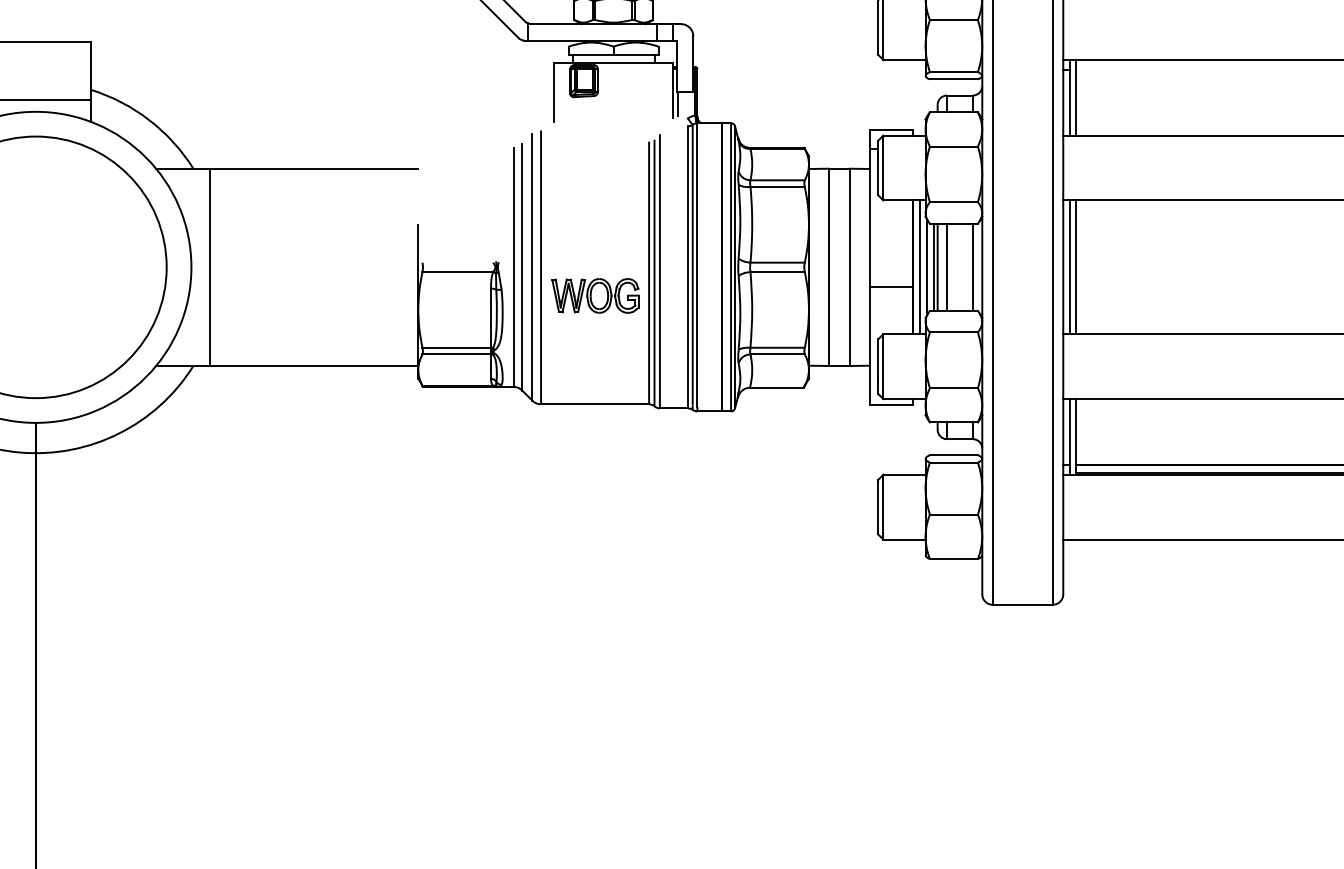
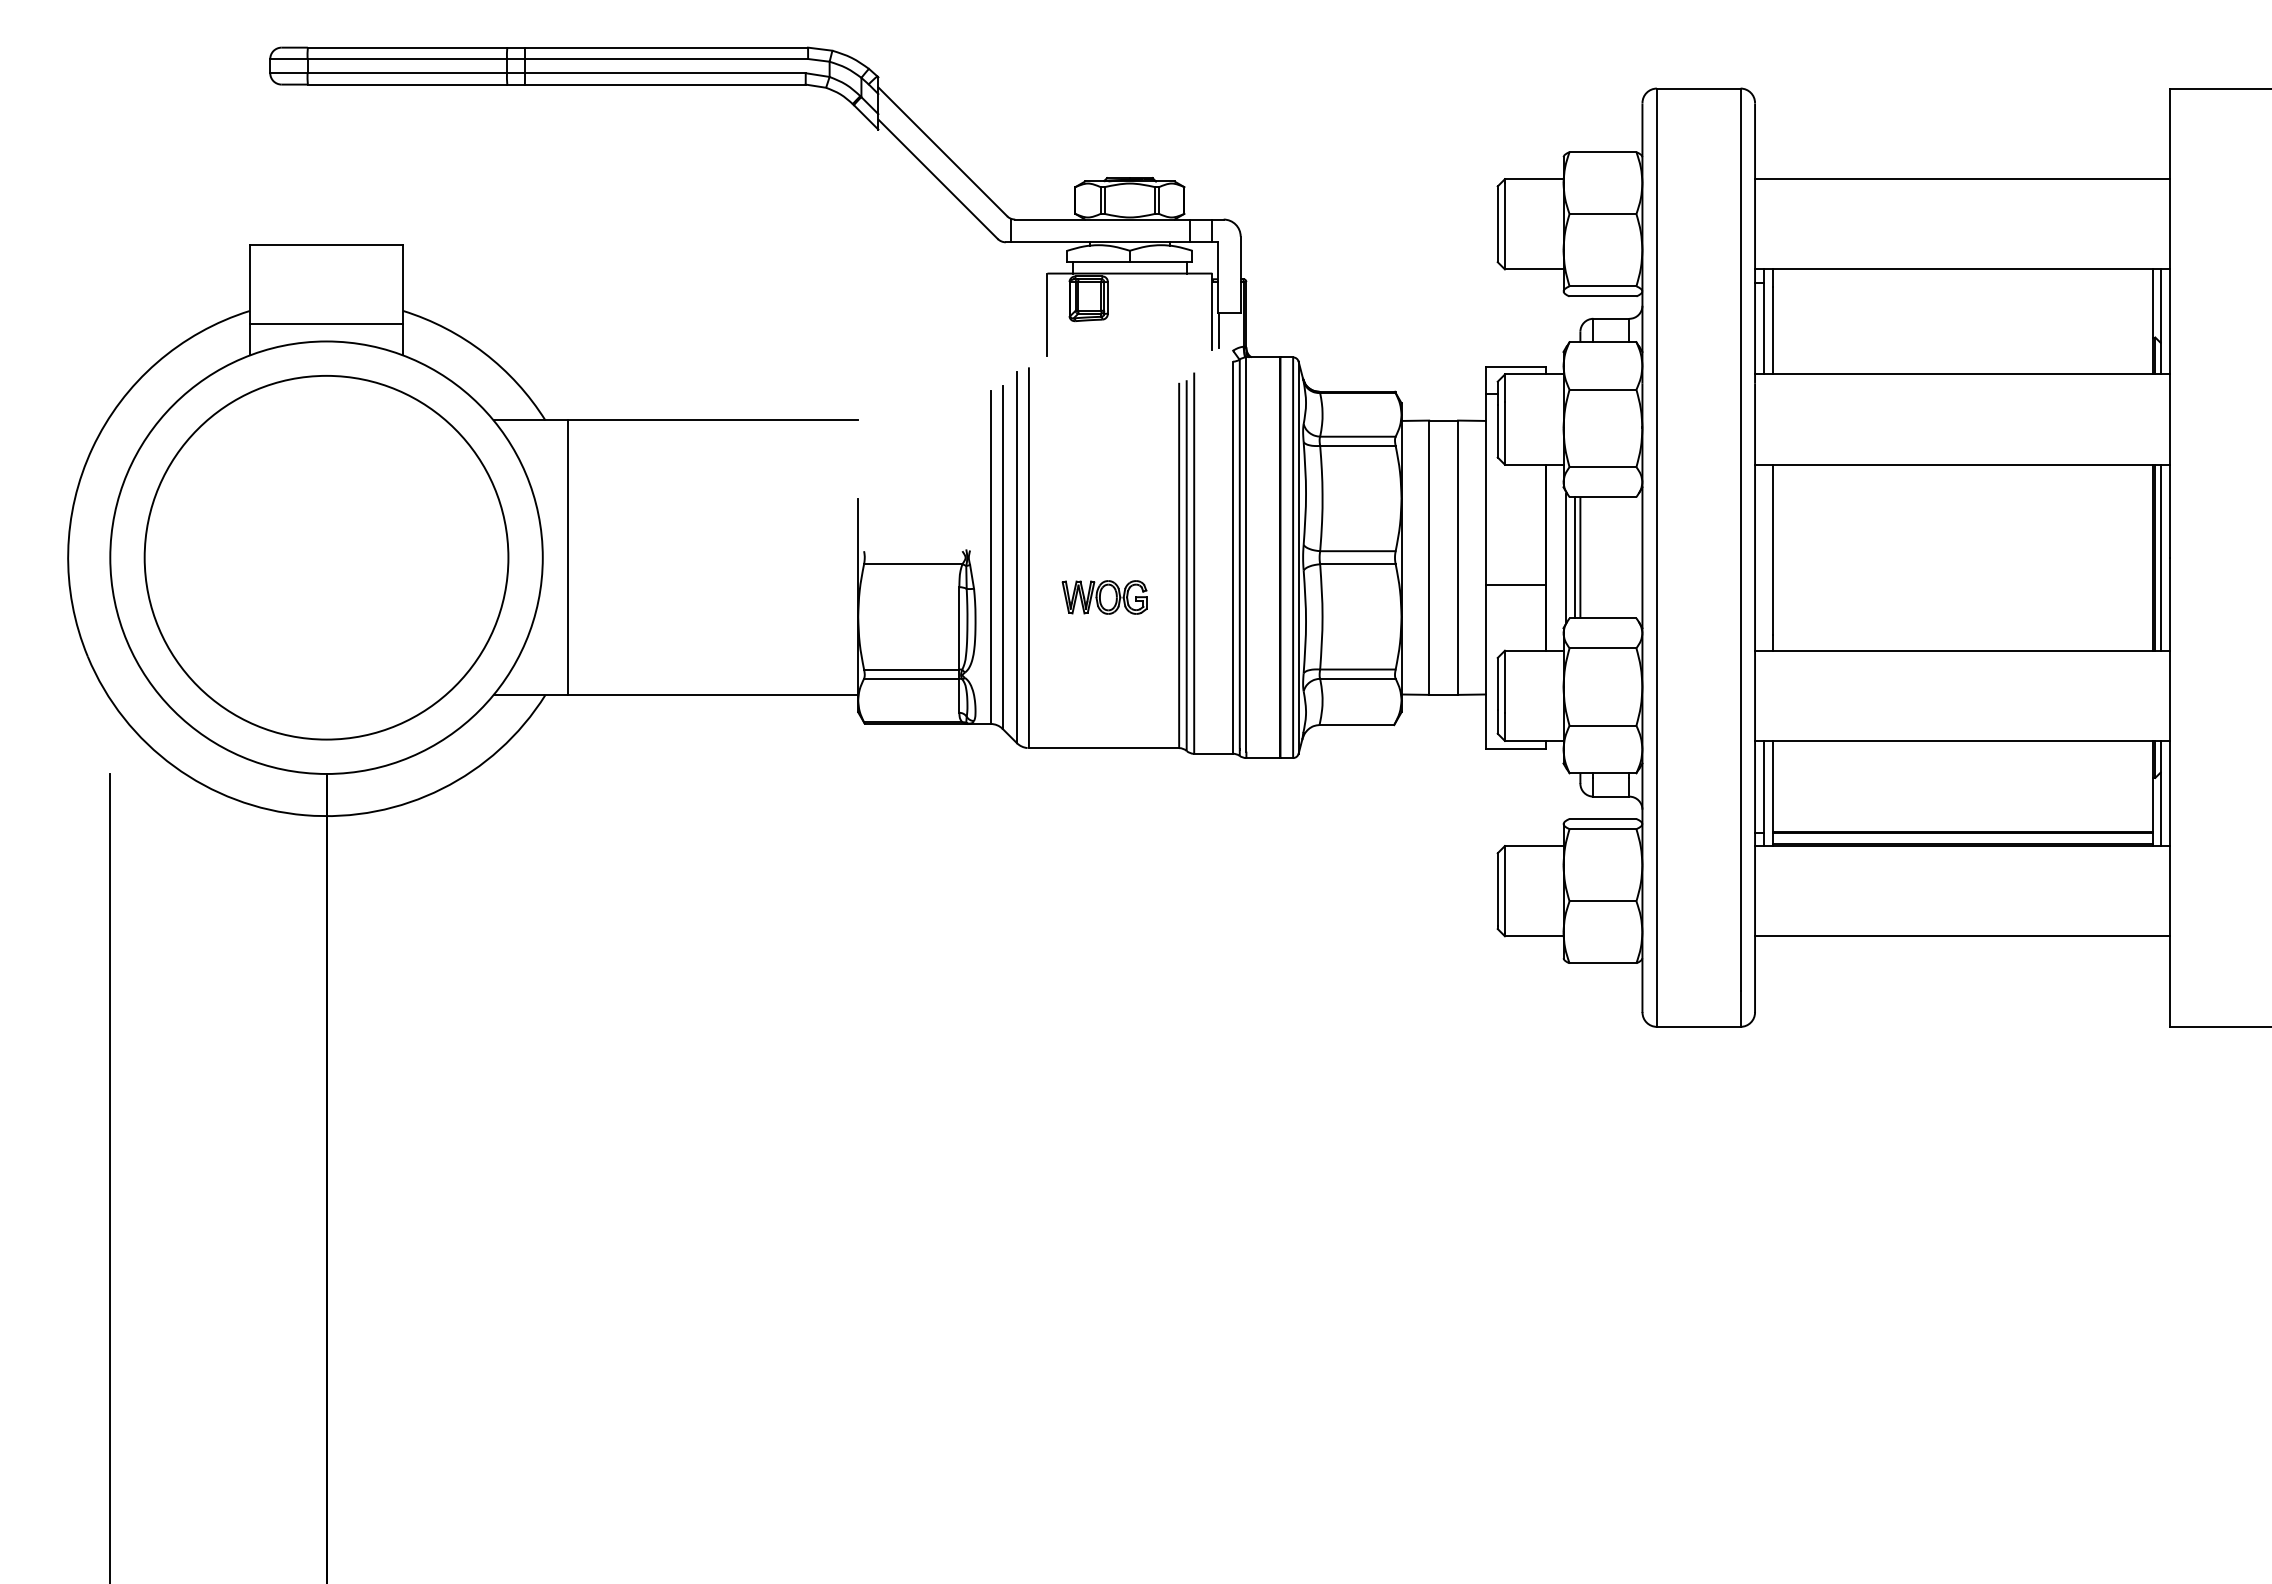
line: (920, 267) -> (1556, 557), removed
line: (947, 267) -> (1593, 557), removed
line: (972, 267) -> (1629, 557), removed
line: (1070, 267) -> (1764, 557), removed
part: (595, 295) -> (1104, 597), size x0.7

